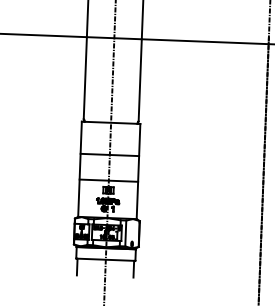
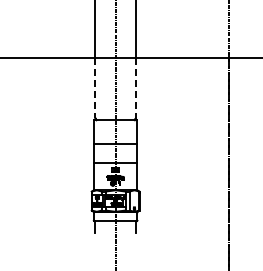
line: (85, 78) -> (95, 88), solid -> dashed
line: (139, 80) -> (135, 88), solid -> dashed

